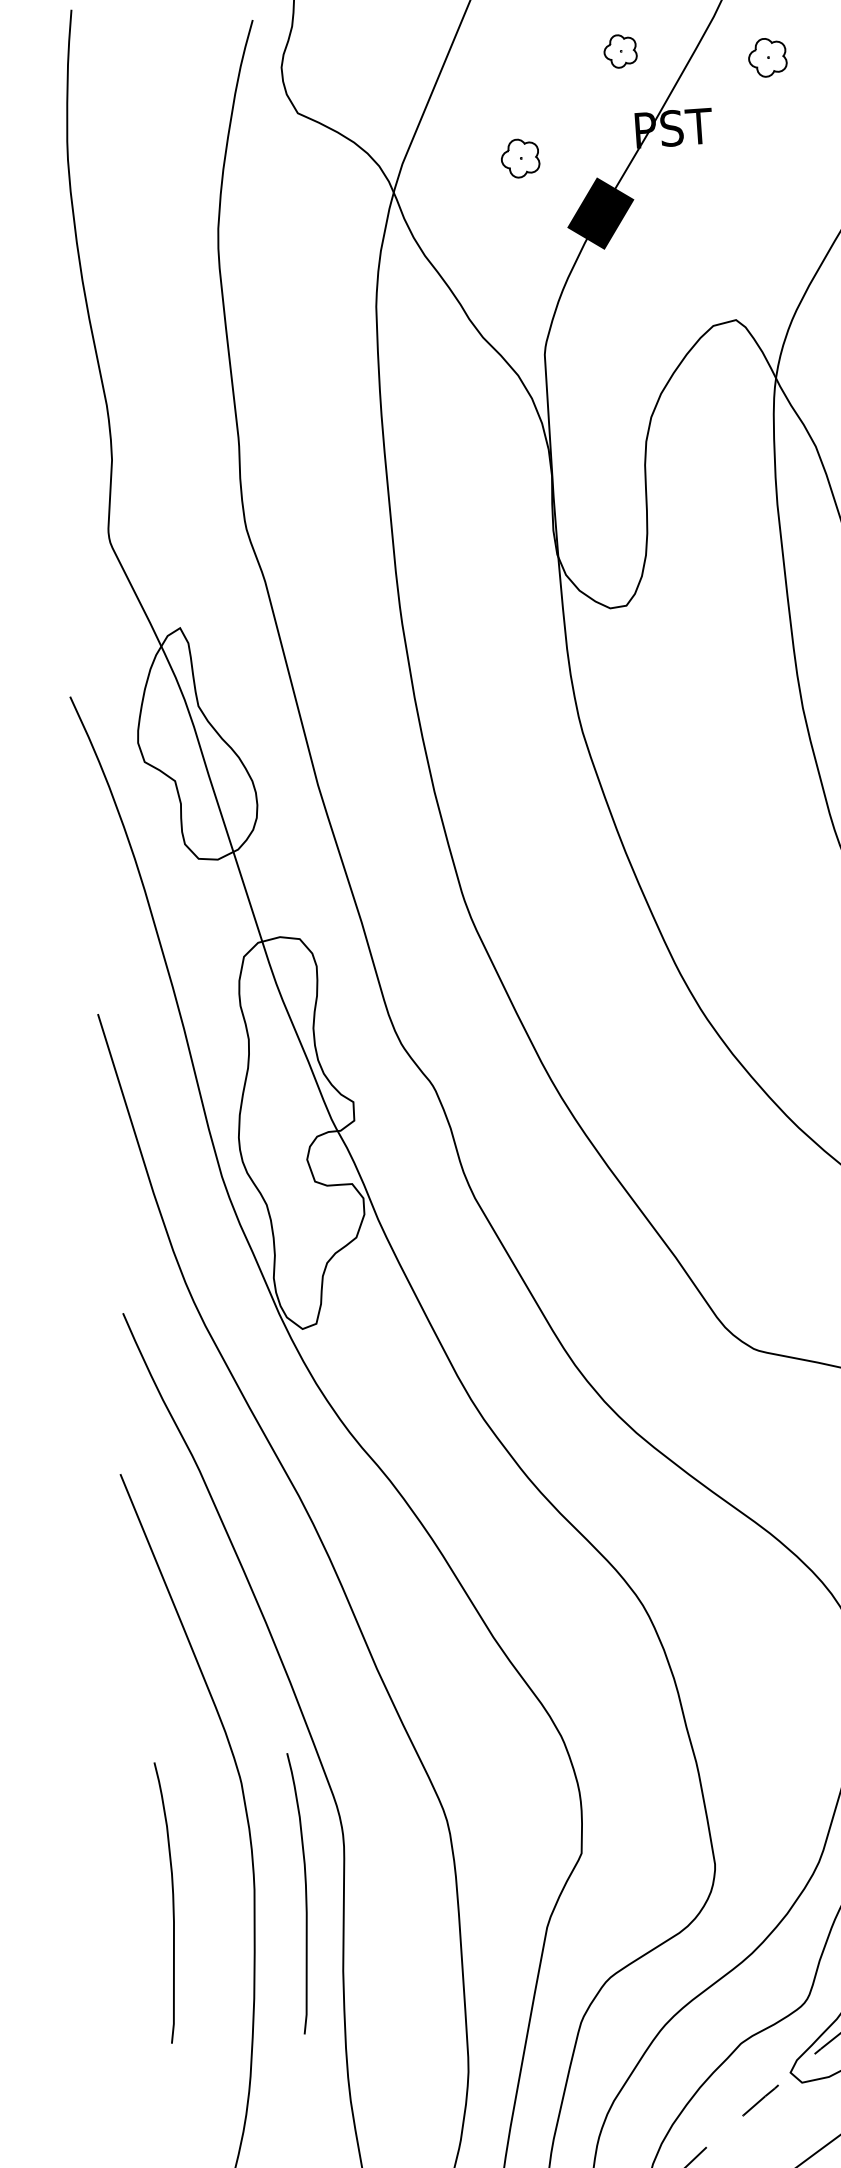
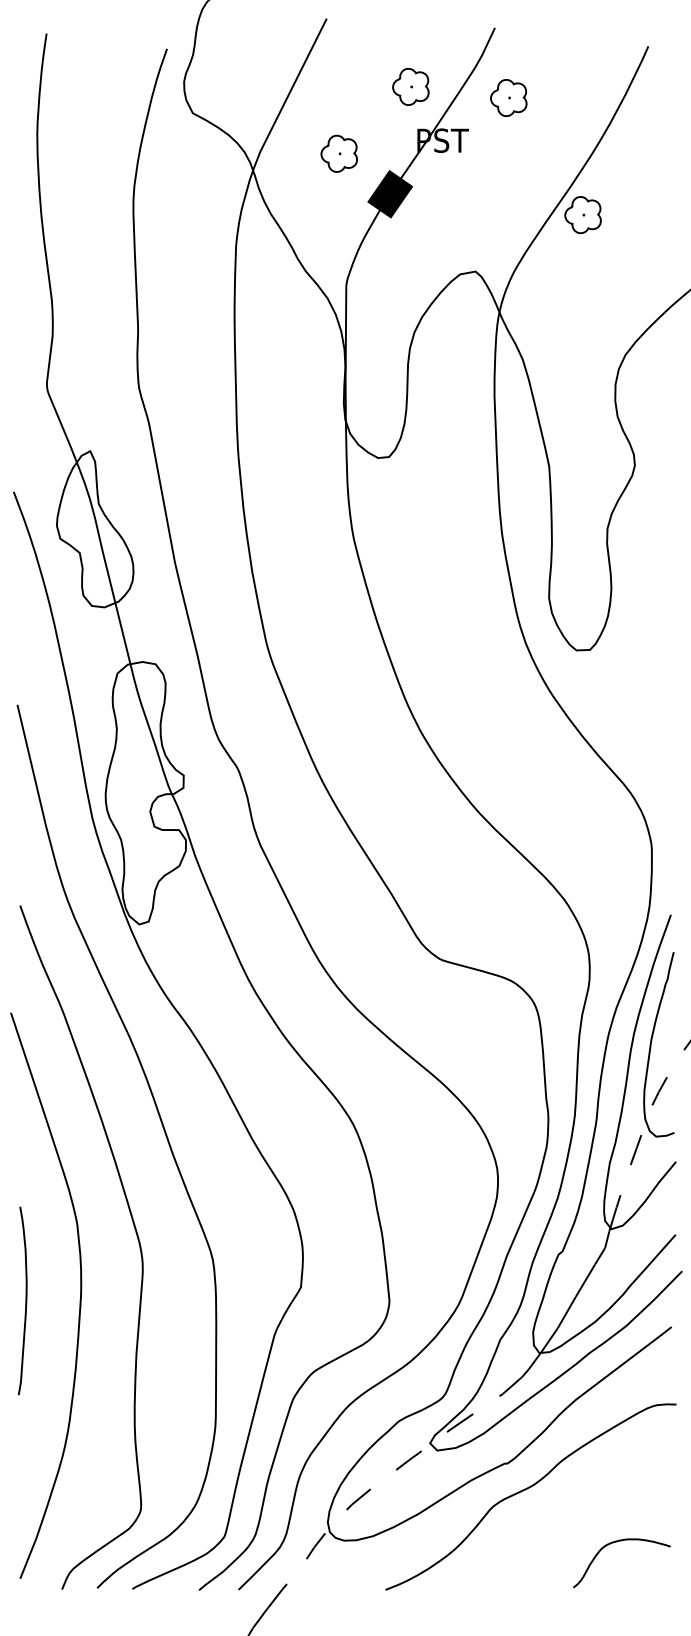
part: (619, 50) -> (410, 86), size x1.67
part: (767, 56) -> (508, 97), size x1.43
part: (519, 158) -> (338, 153), size x1.43
curve: (304, 1892) -> (114, 1300), removed

